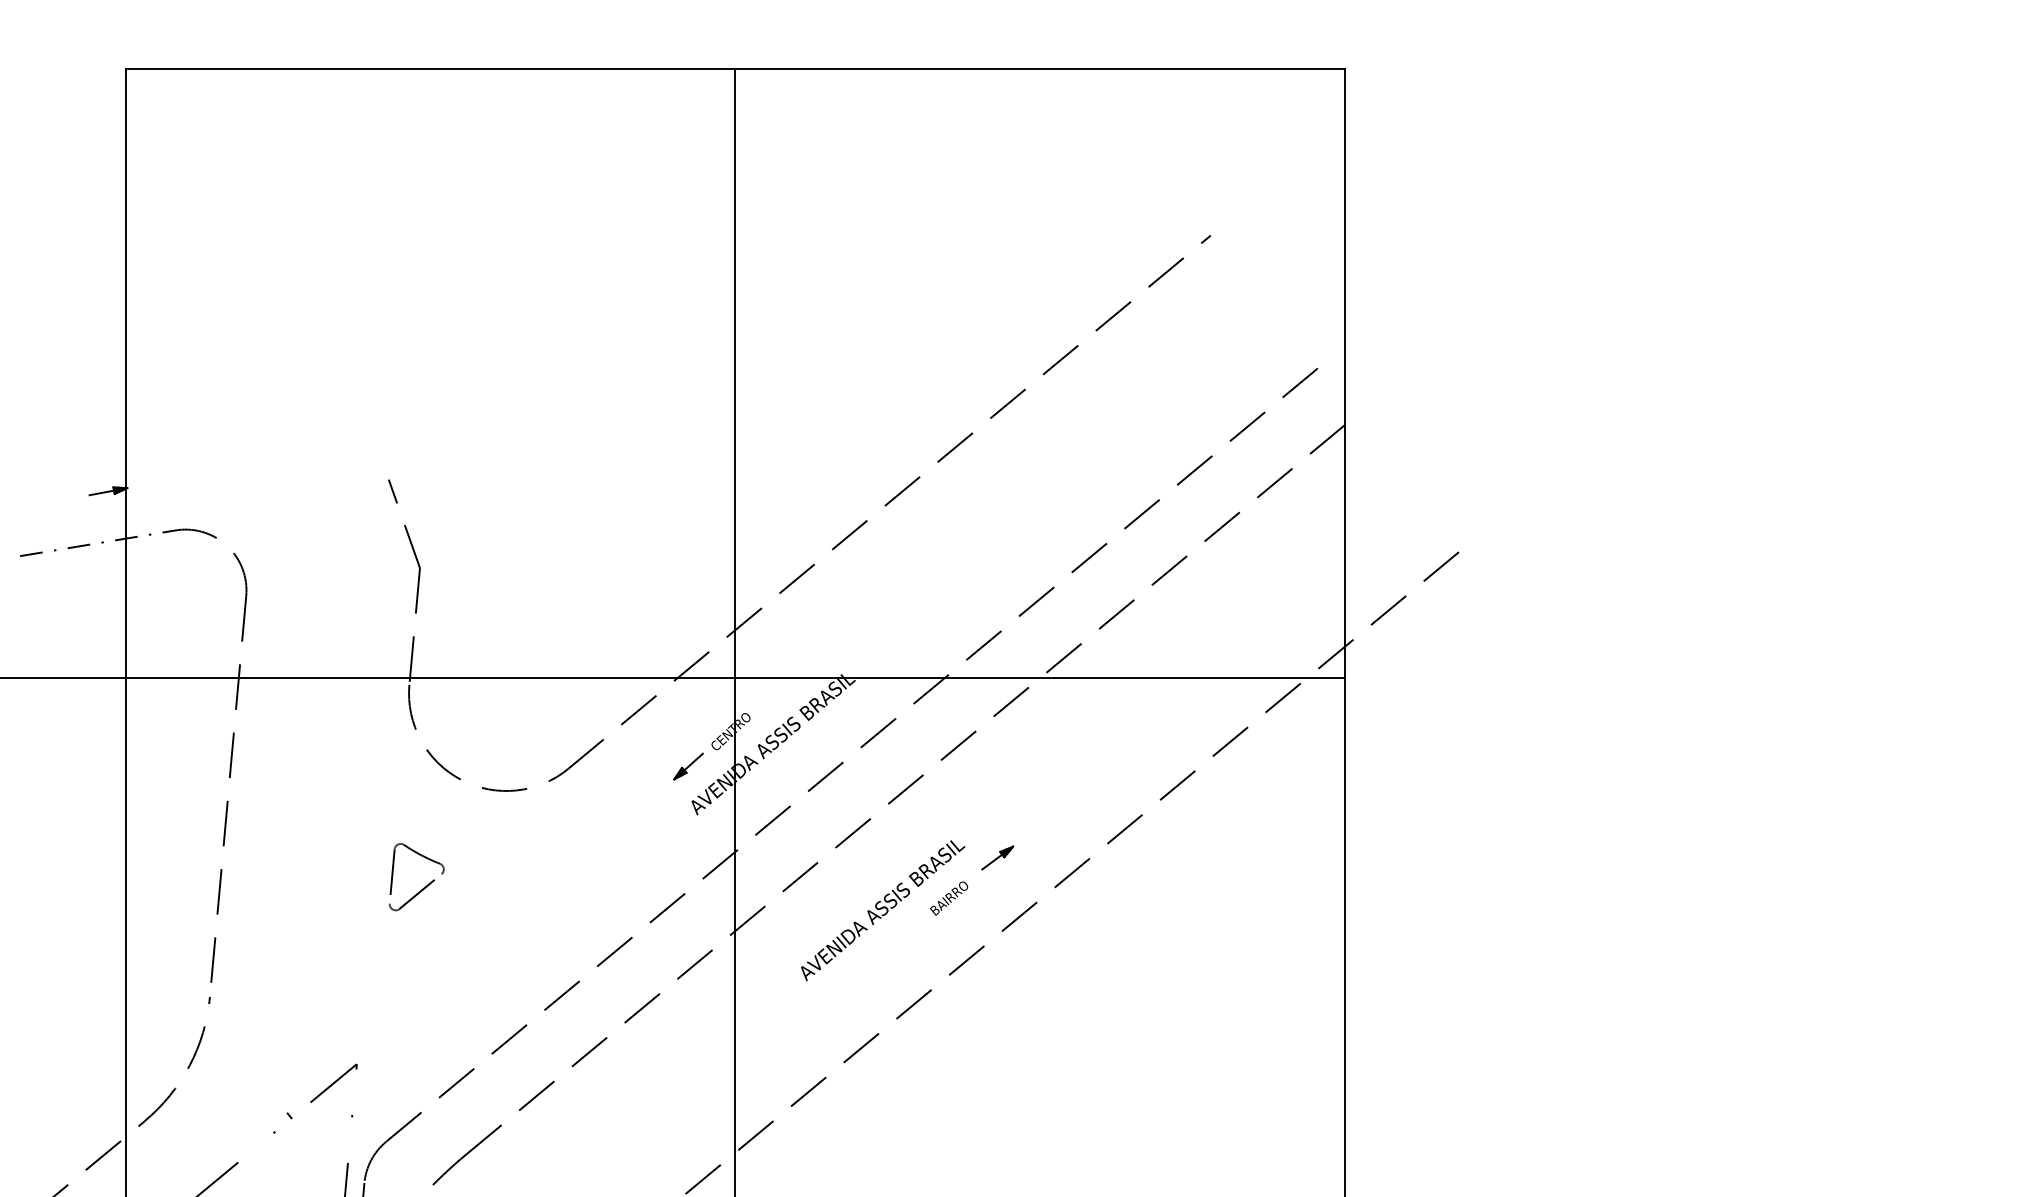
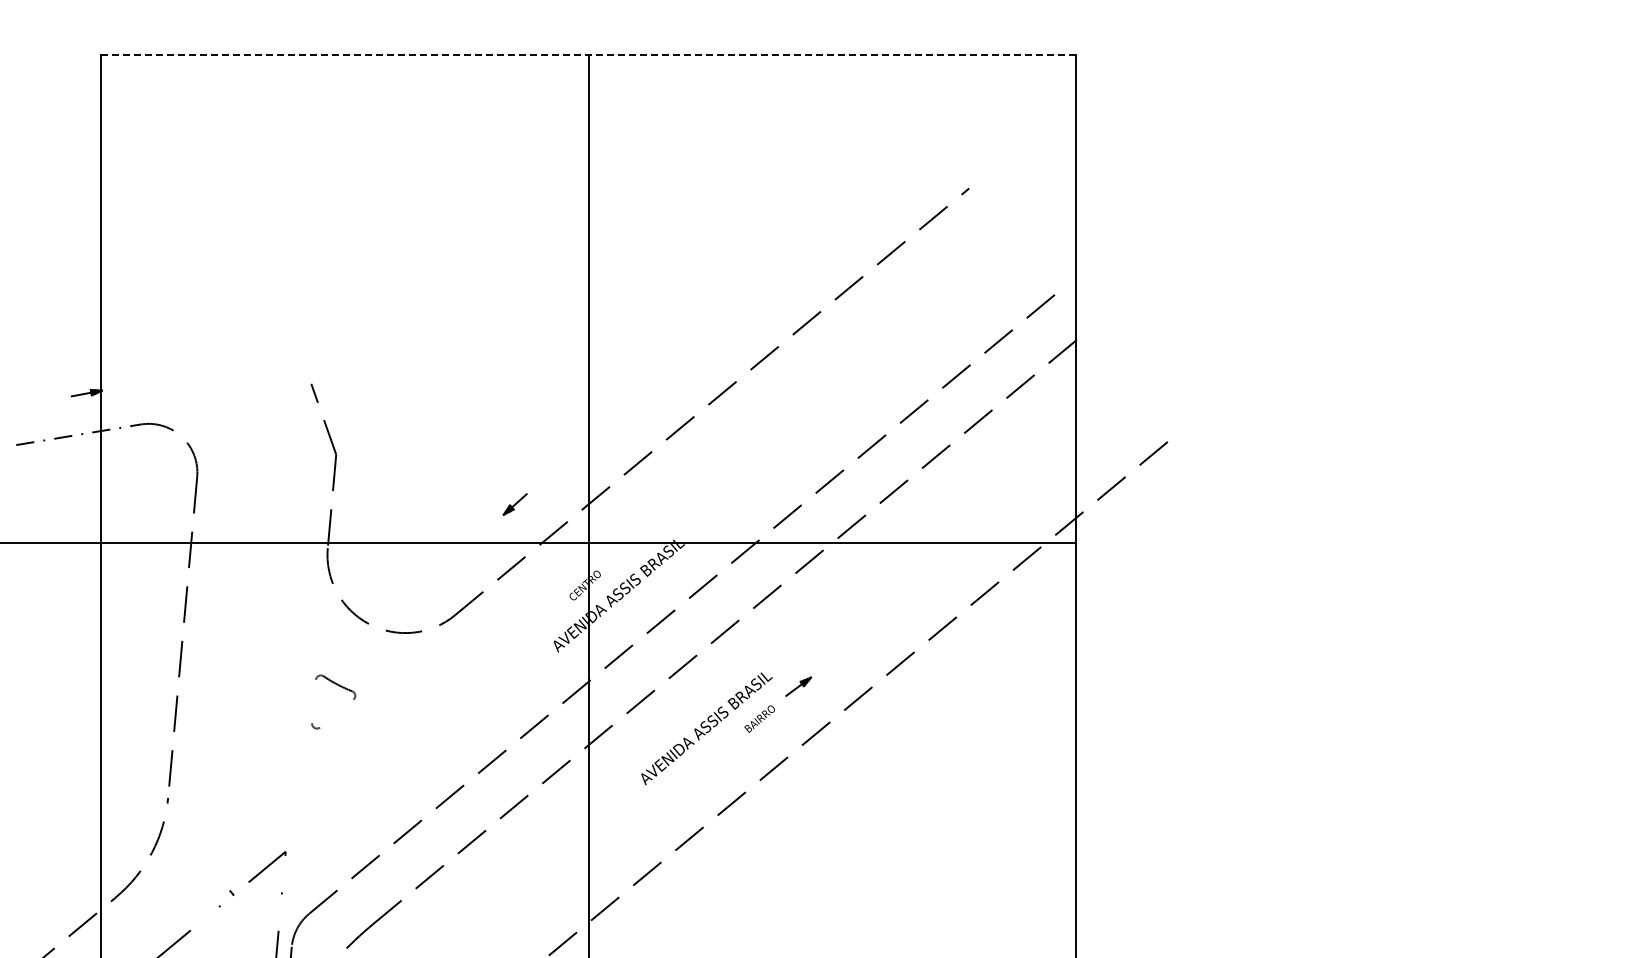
line: (735, 69) -> (588, 55), solid -> dashed
part: (687, 766) -> (514, 504), moved
line: (391, 876) -> (313, 701), removed
line: (420, 891) -> (336, 713), removed

